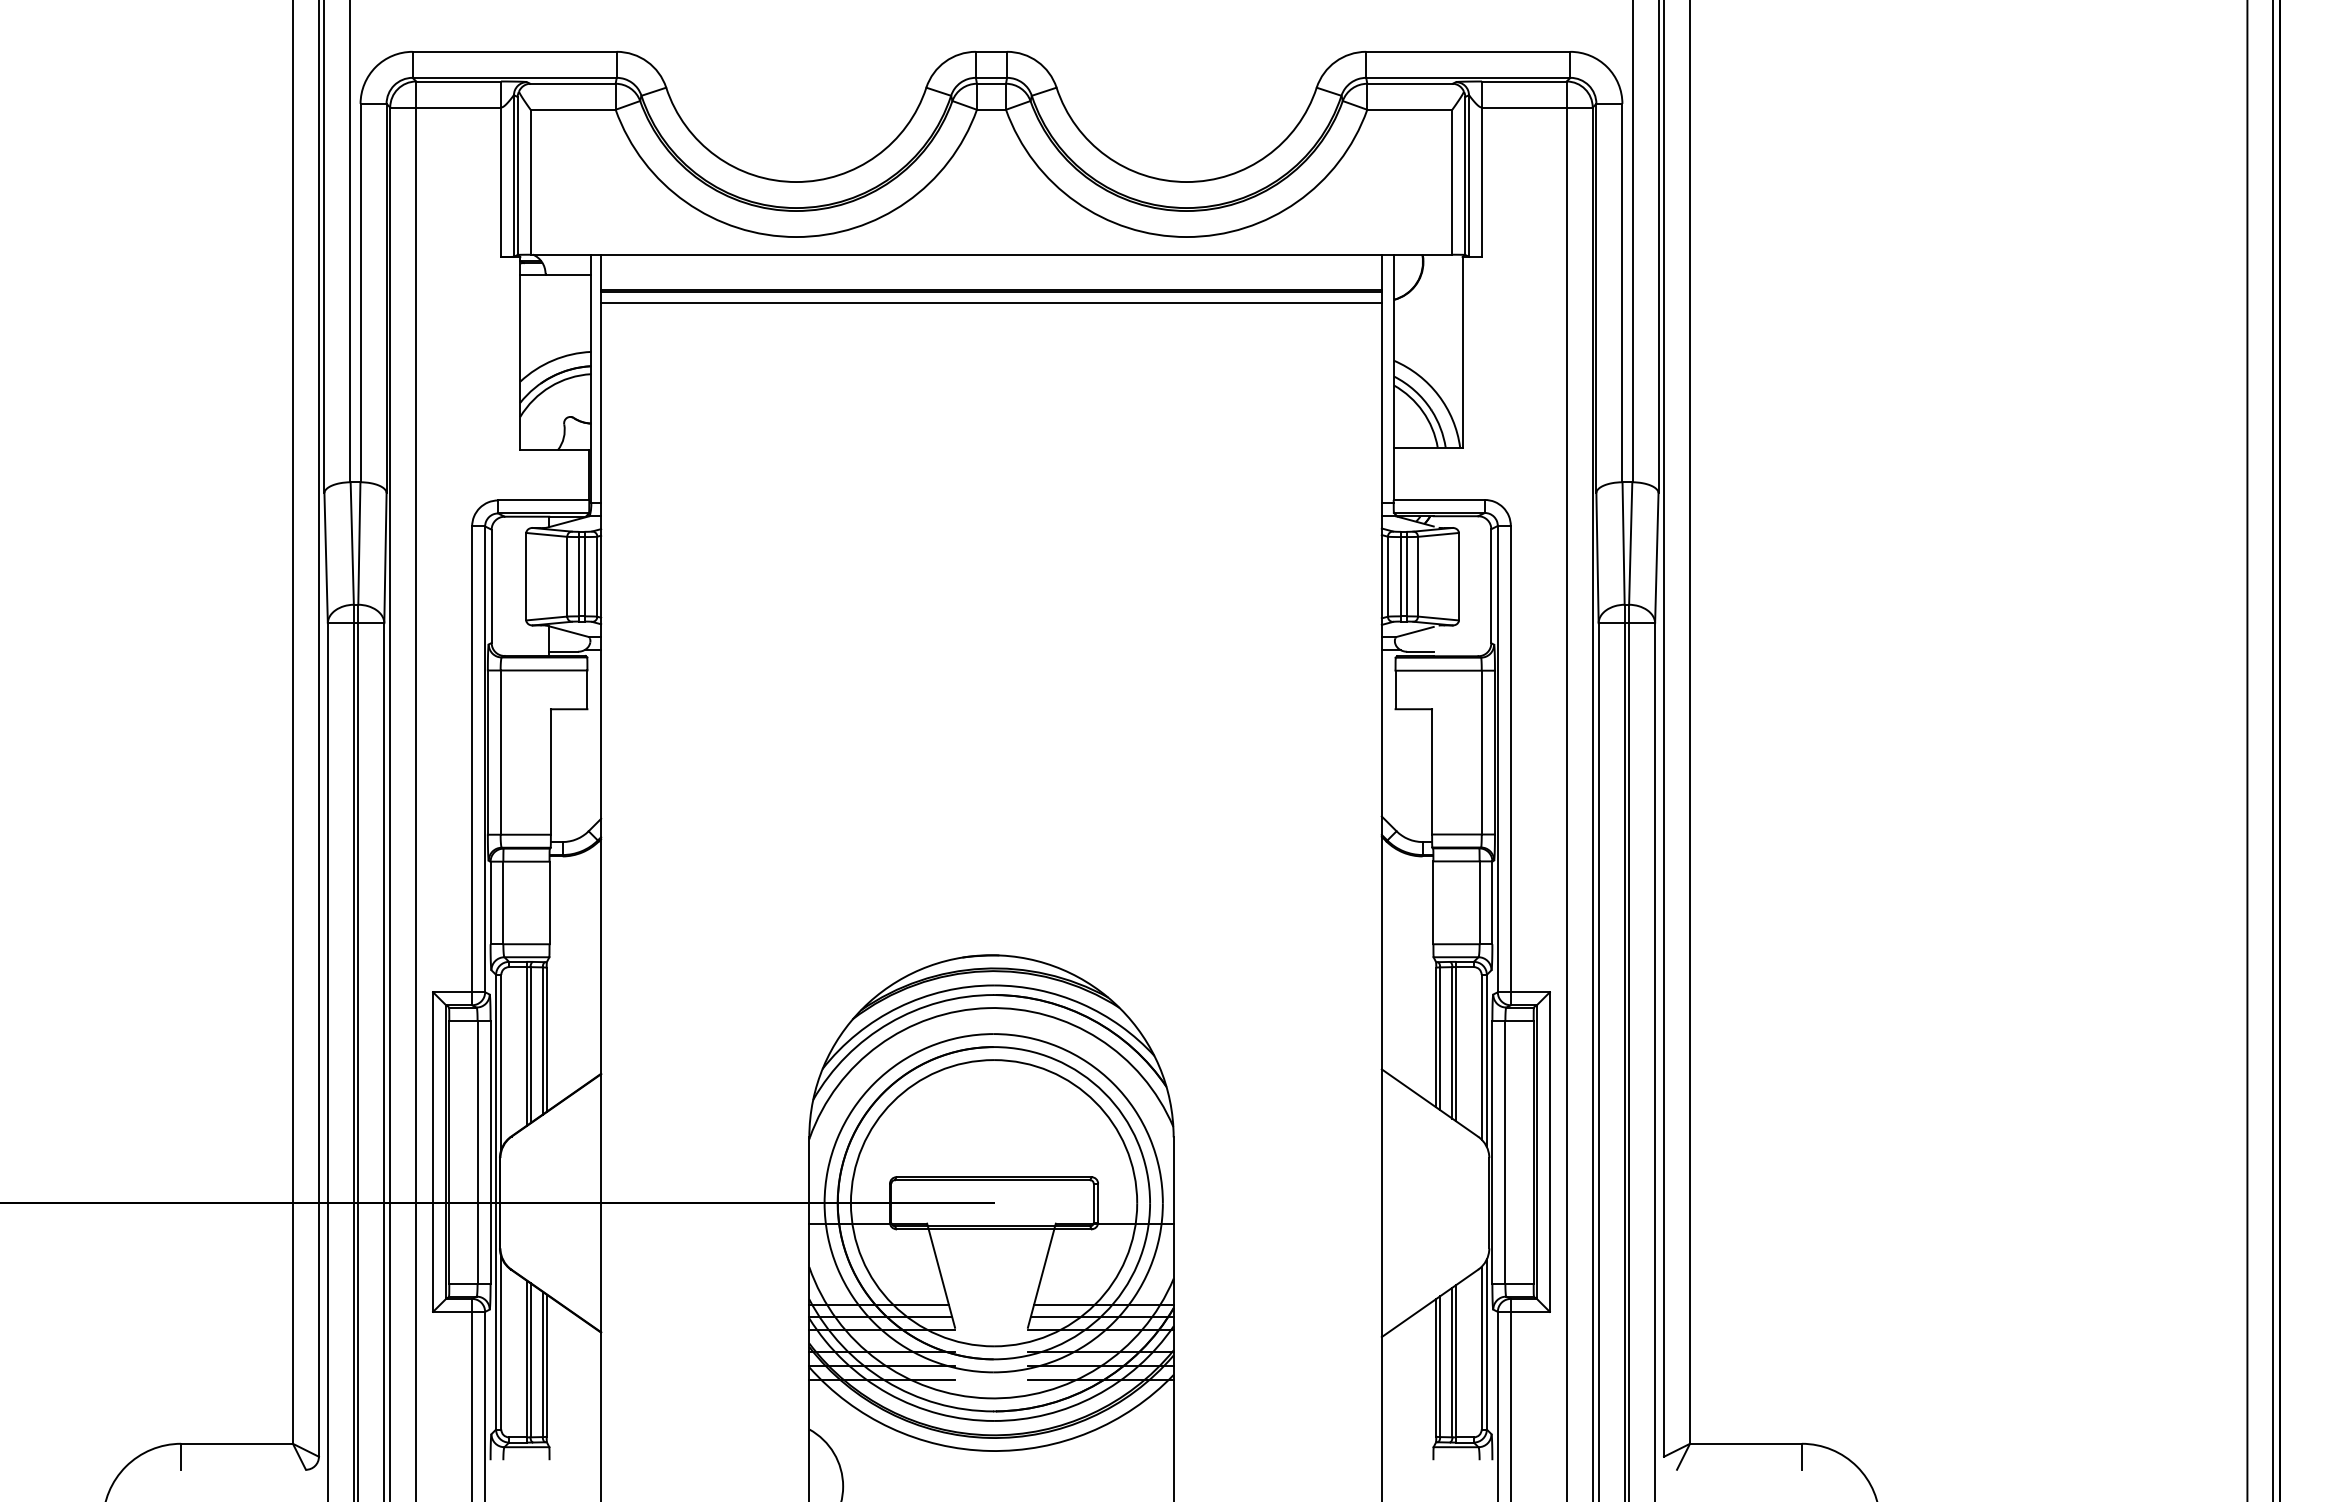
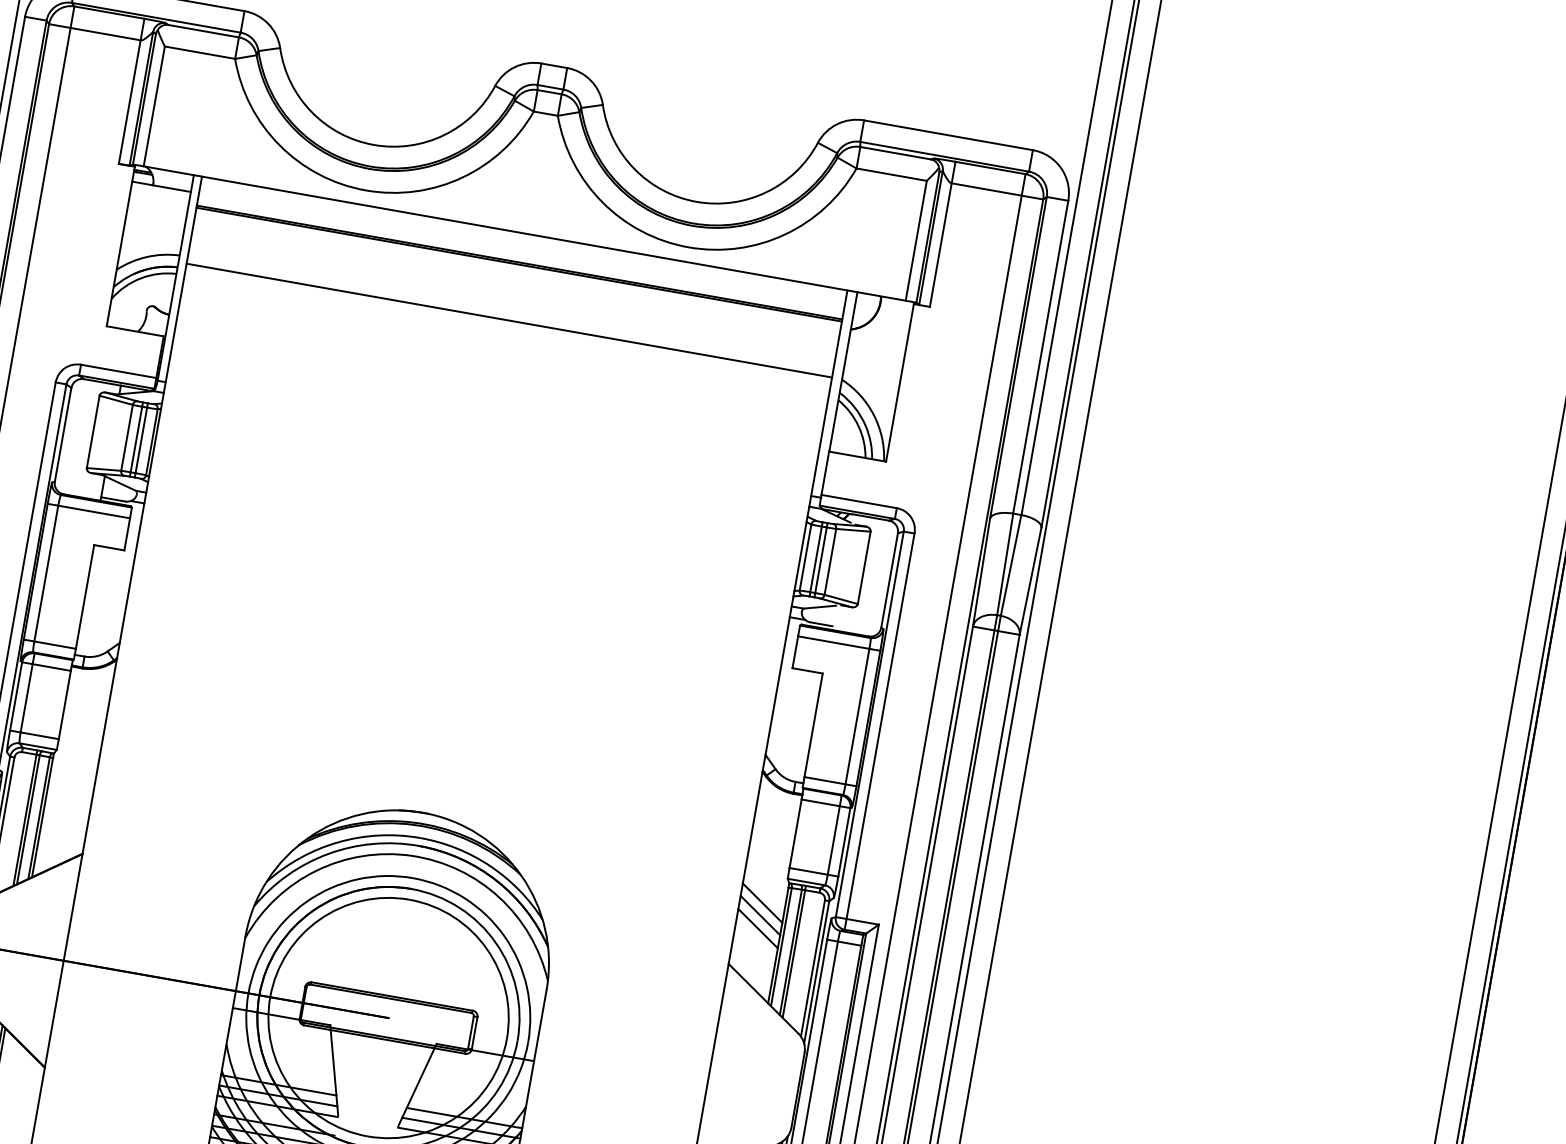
line: (991, 303) -> (509, 320), moved
line: (1408, 991) -> (762, 903), added
line: (1408, 1006) -> (759, 915), added
line: (1408, 1021) -> (757, 928), added

